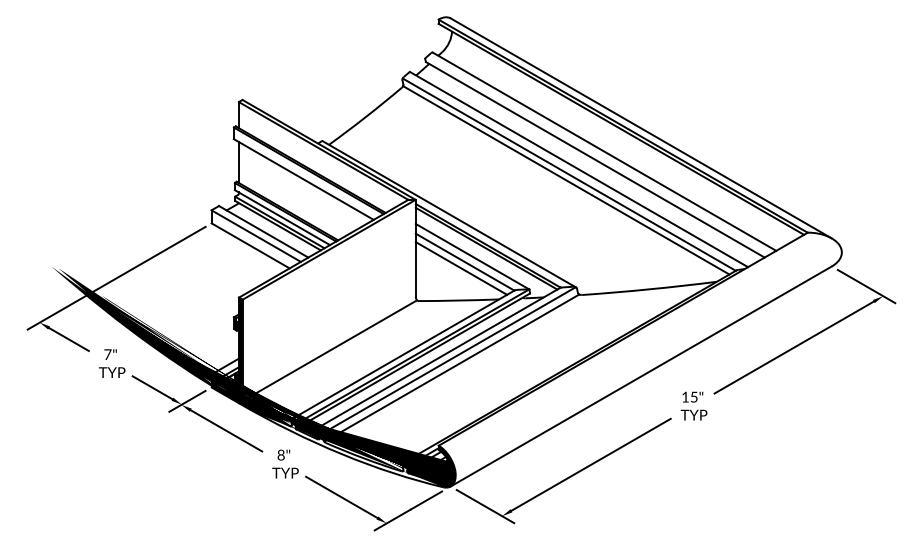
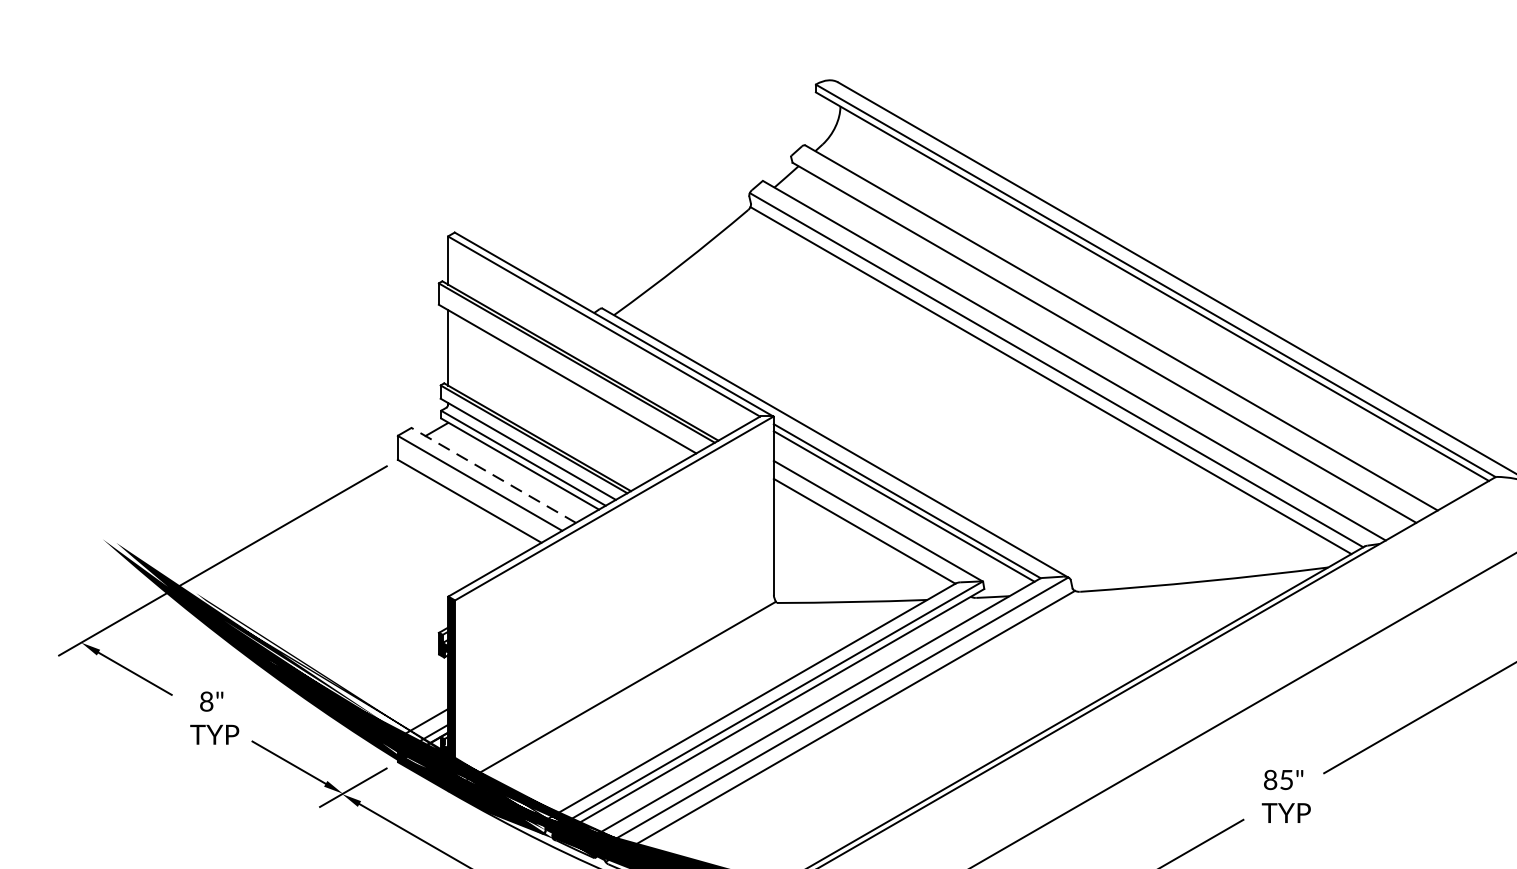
line: (263, 231) -> (493, 474), solid -> dashed
line: (461, 268) -> (858, 542), removed
text: (107, 354) -> (206, 701), 7" -> 8"
text: (685, 396) -> (1270, 778), 15" -> 85"

